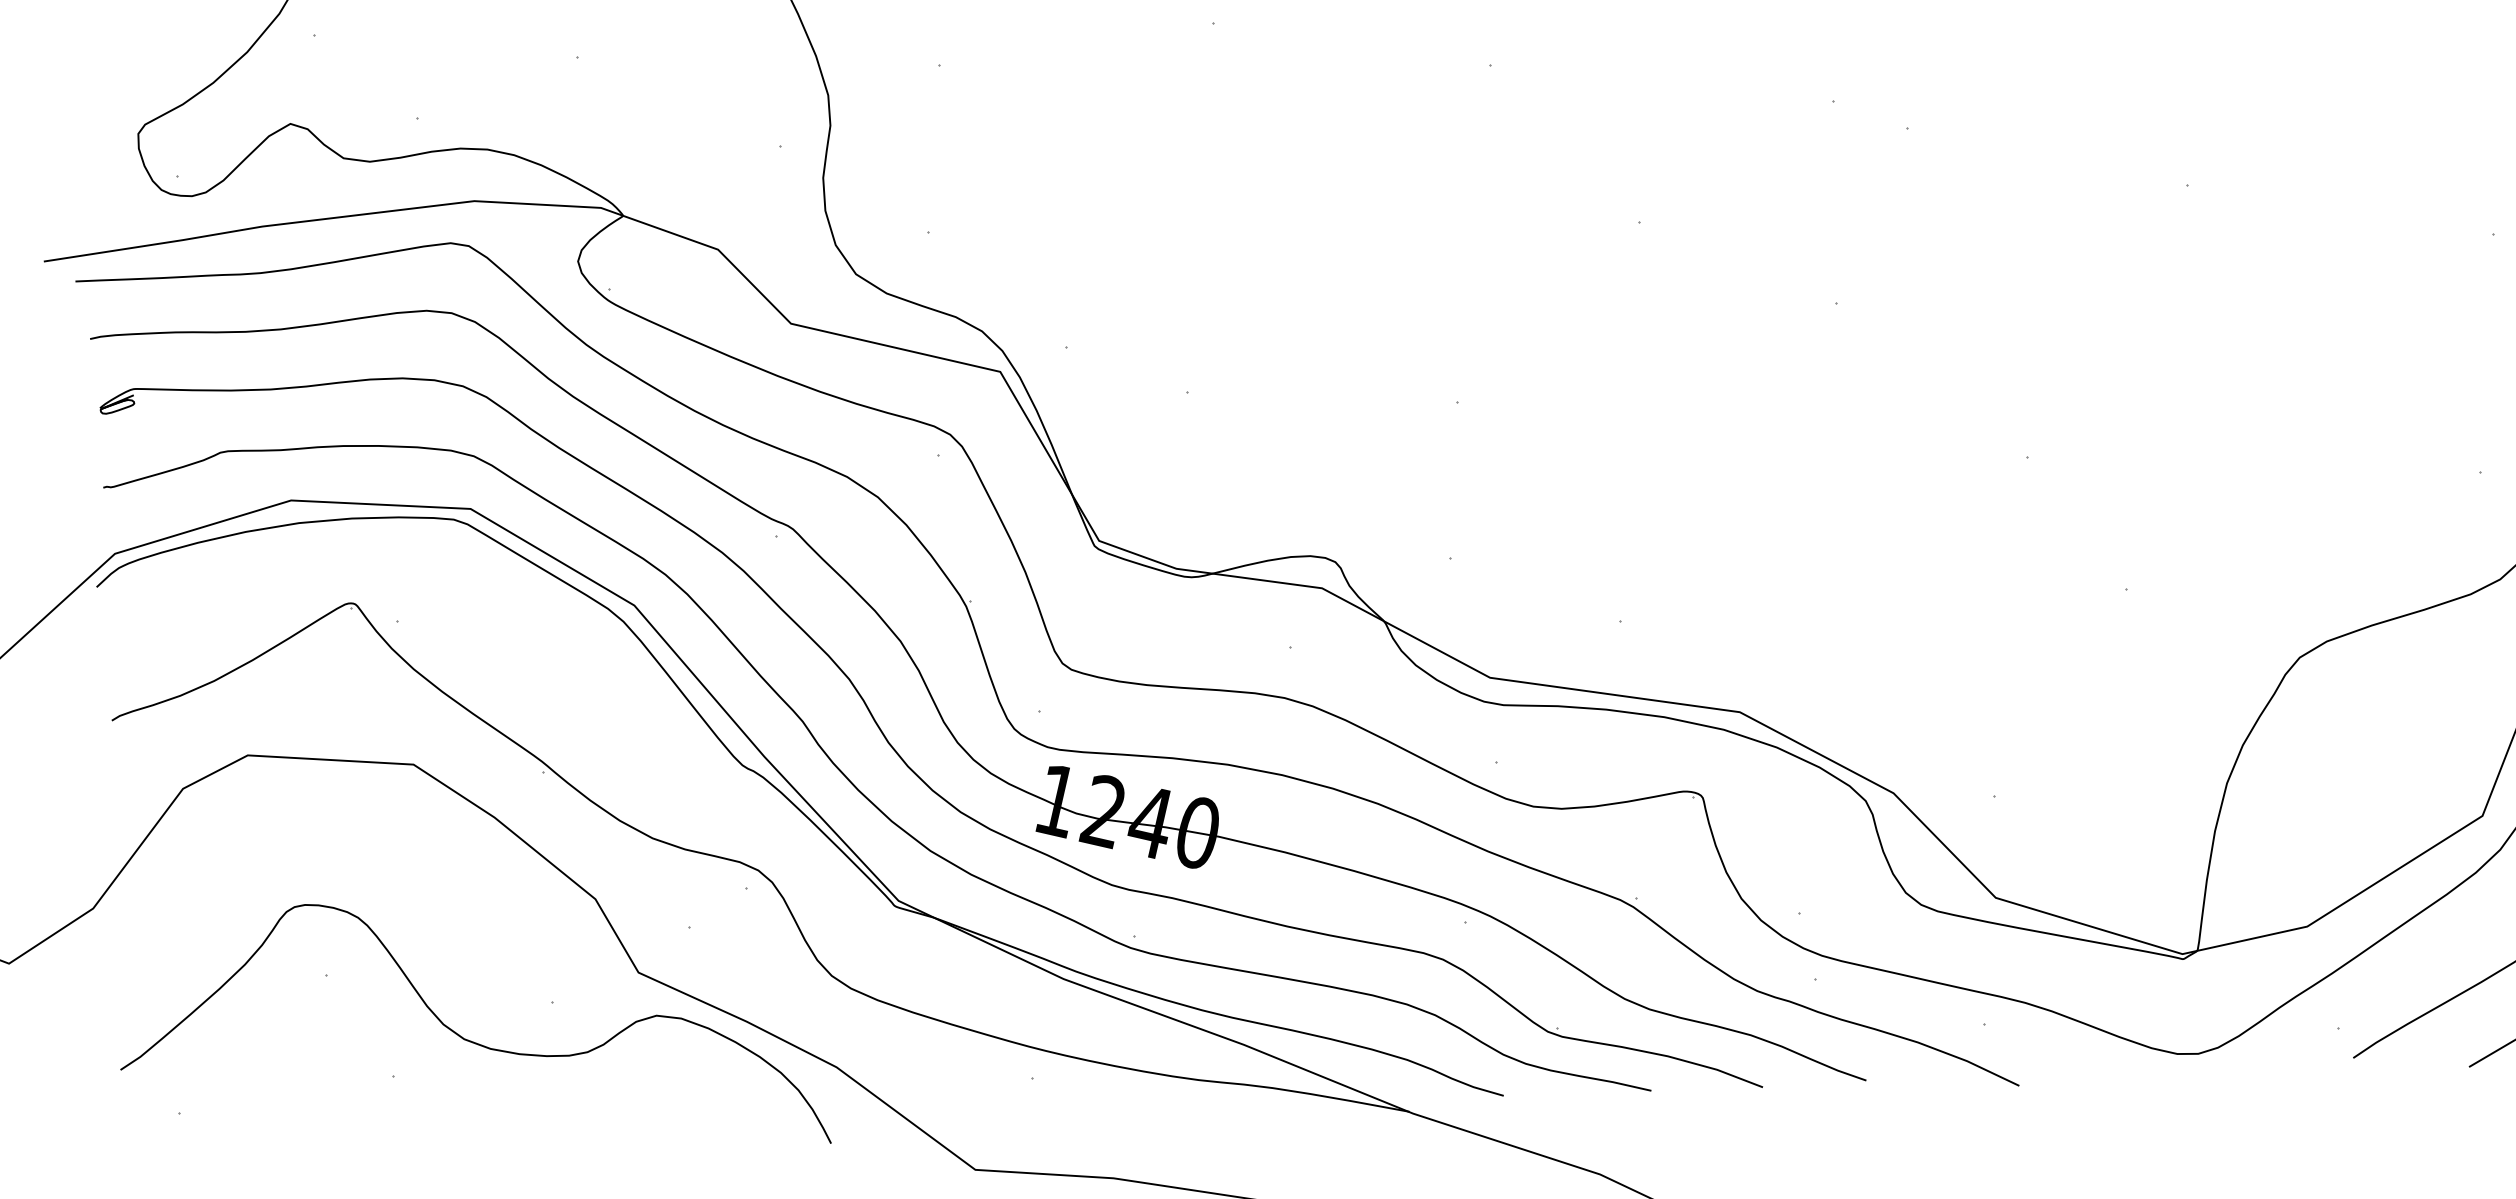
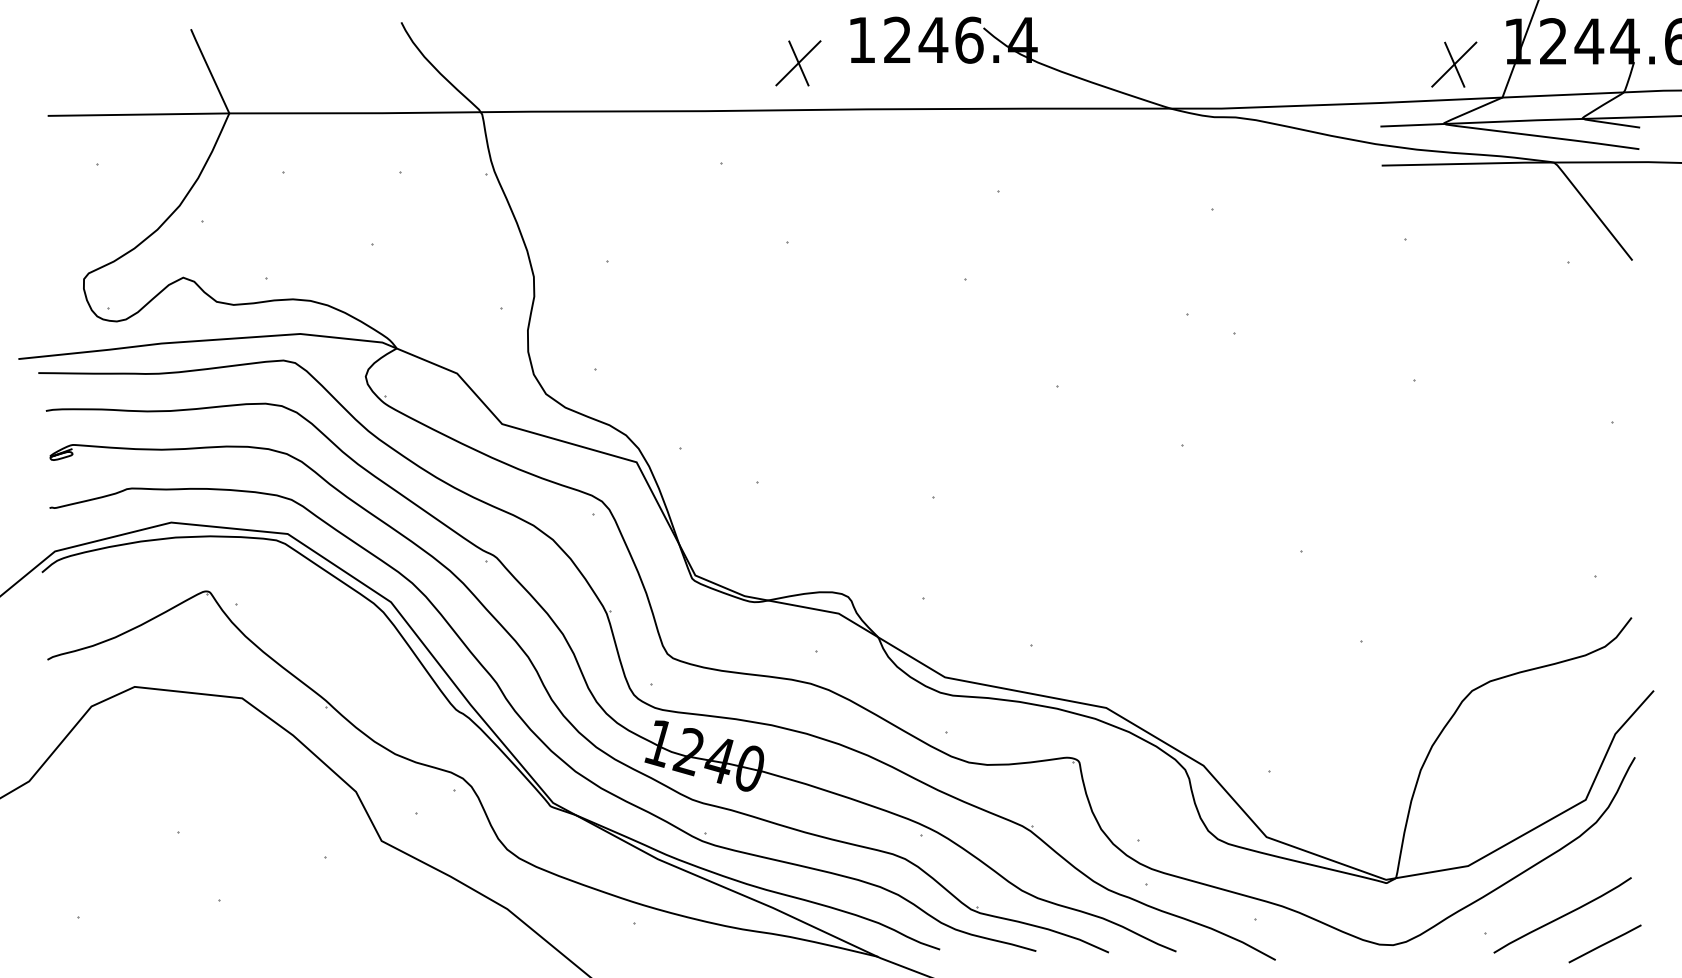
curve: (467, 1038) -> (268, 878), removed

